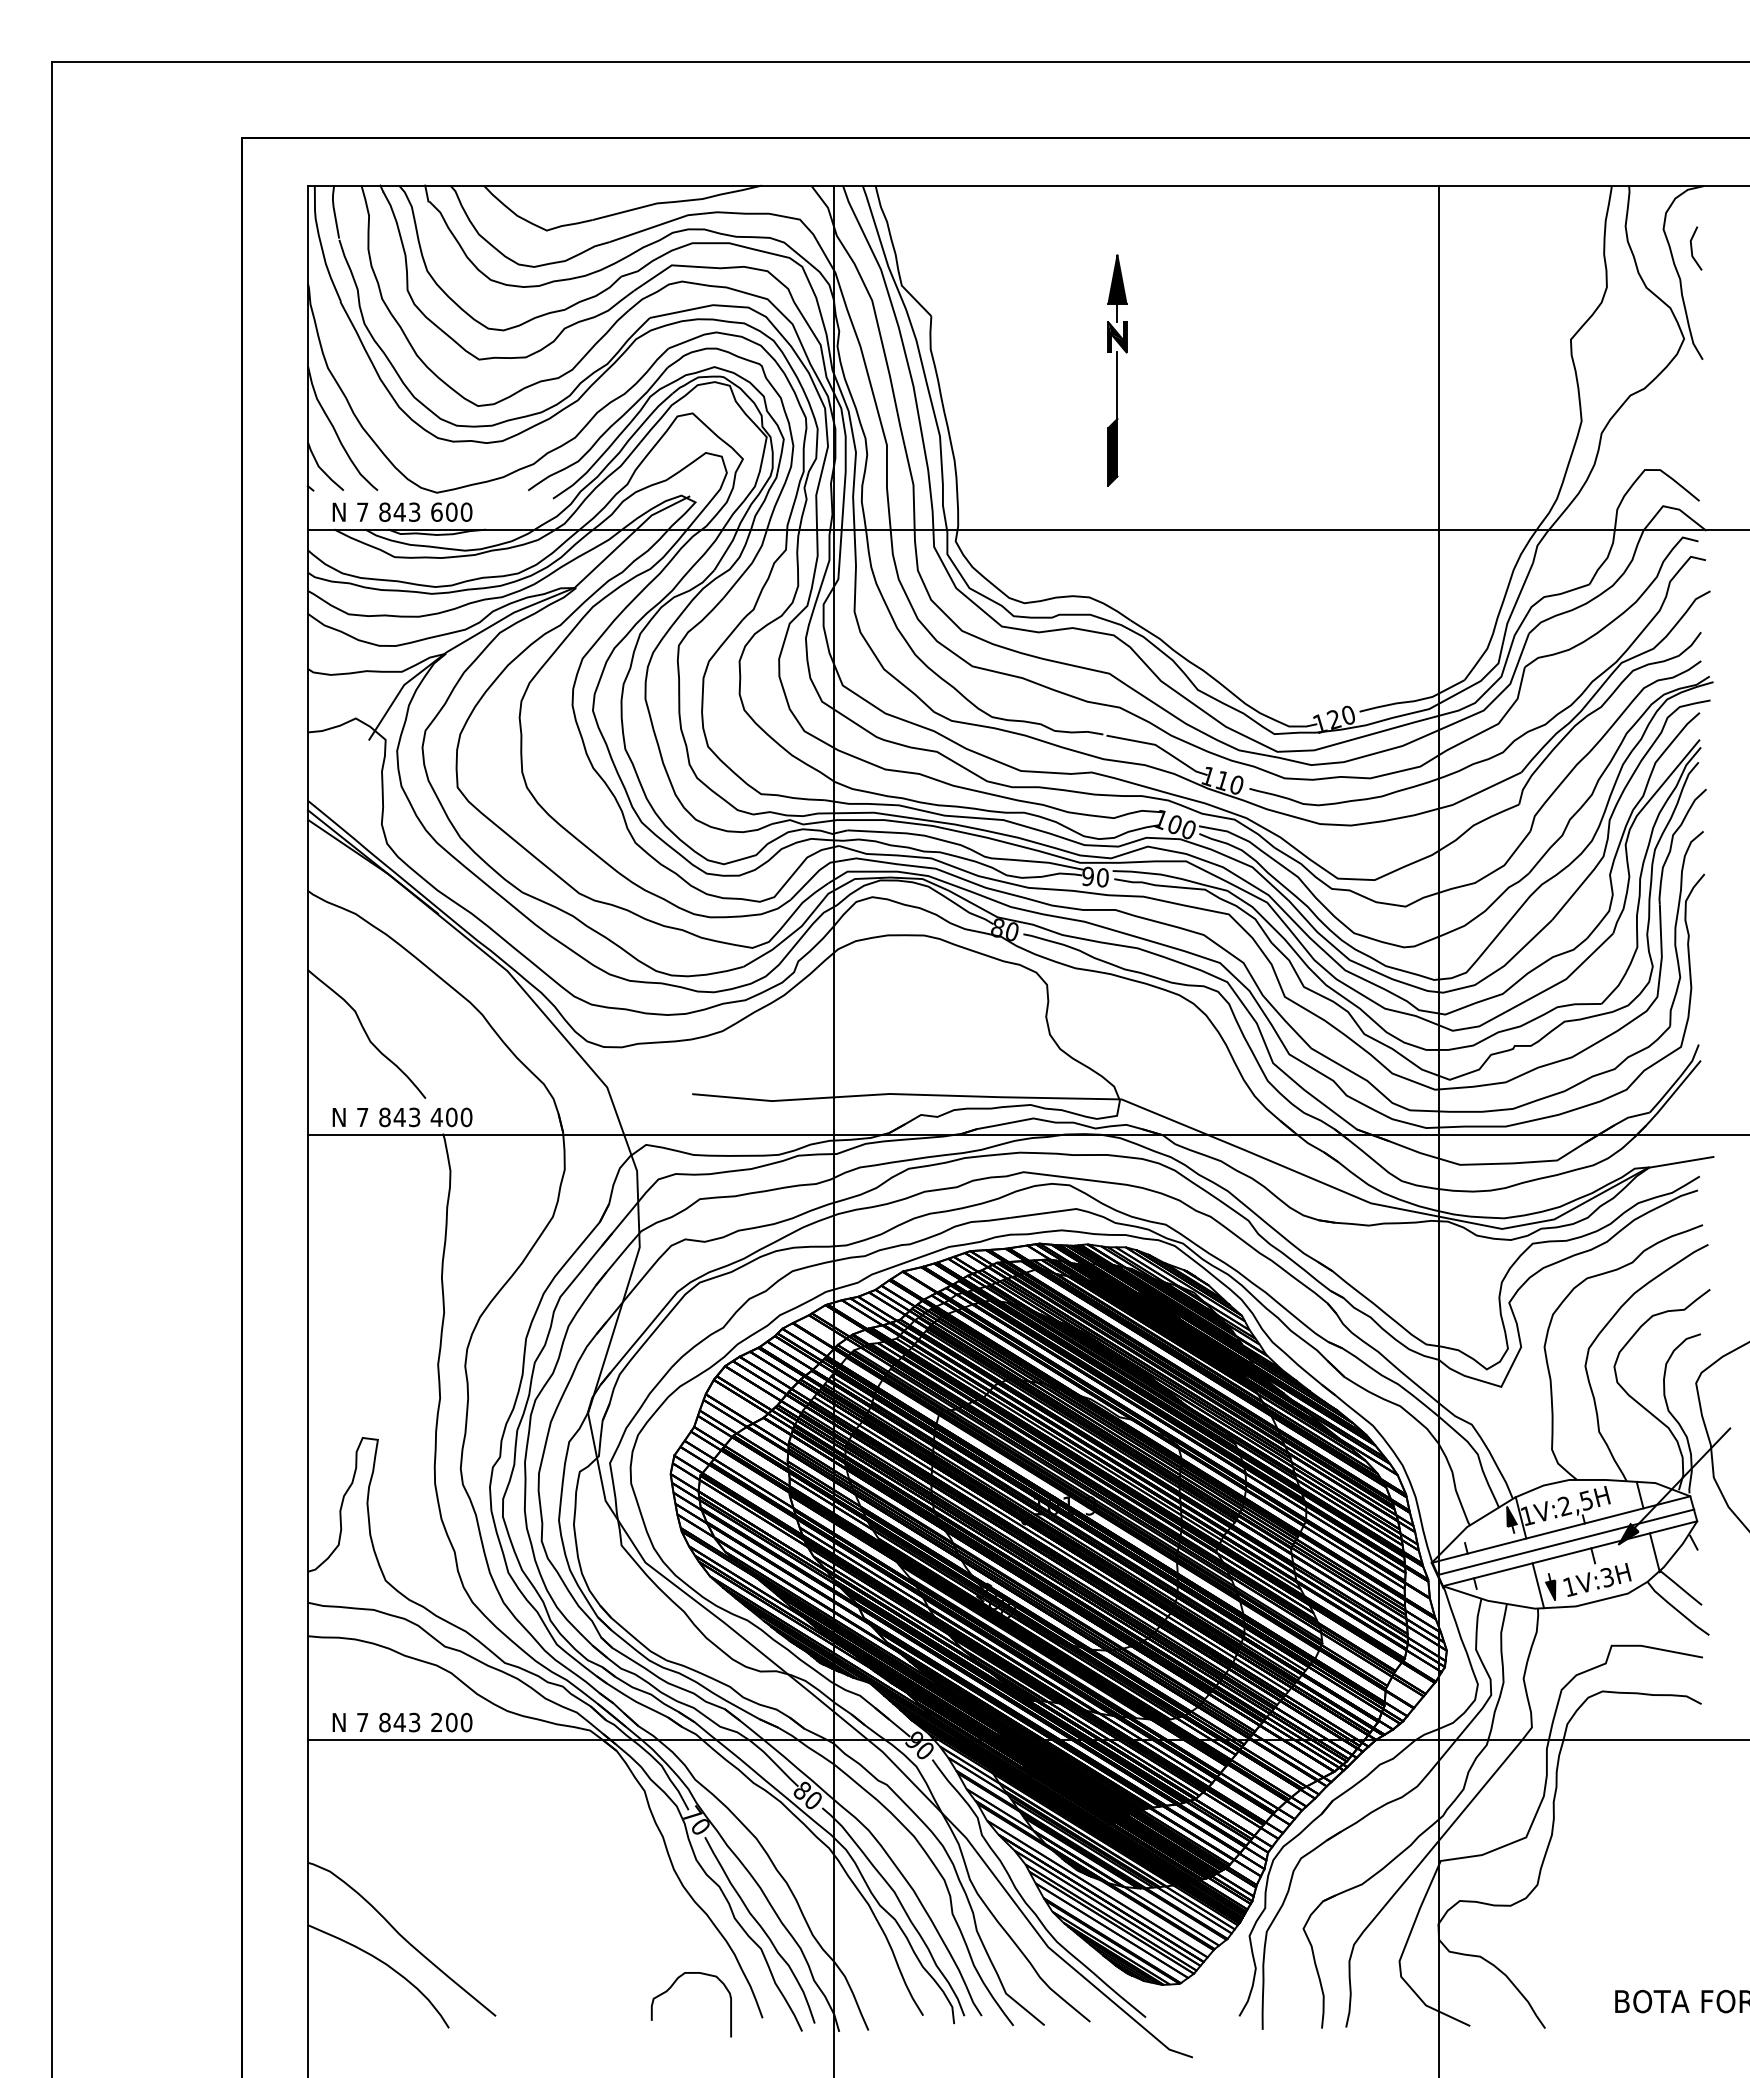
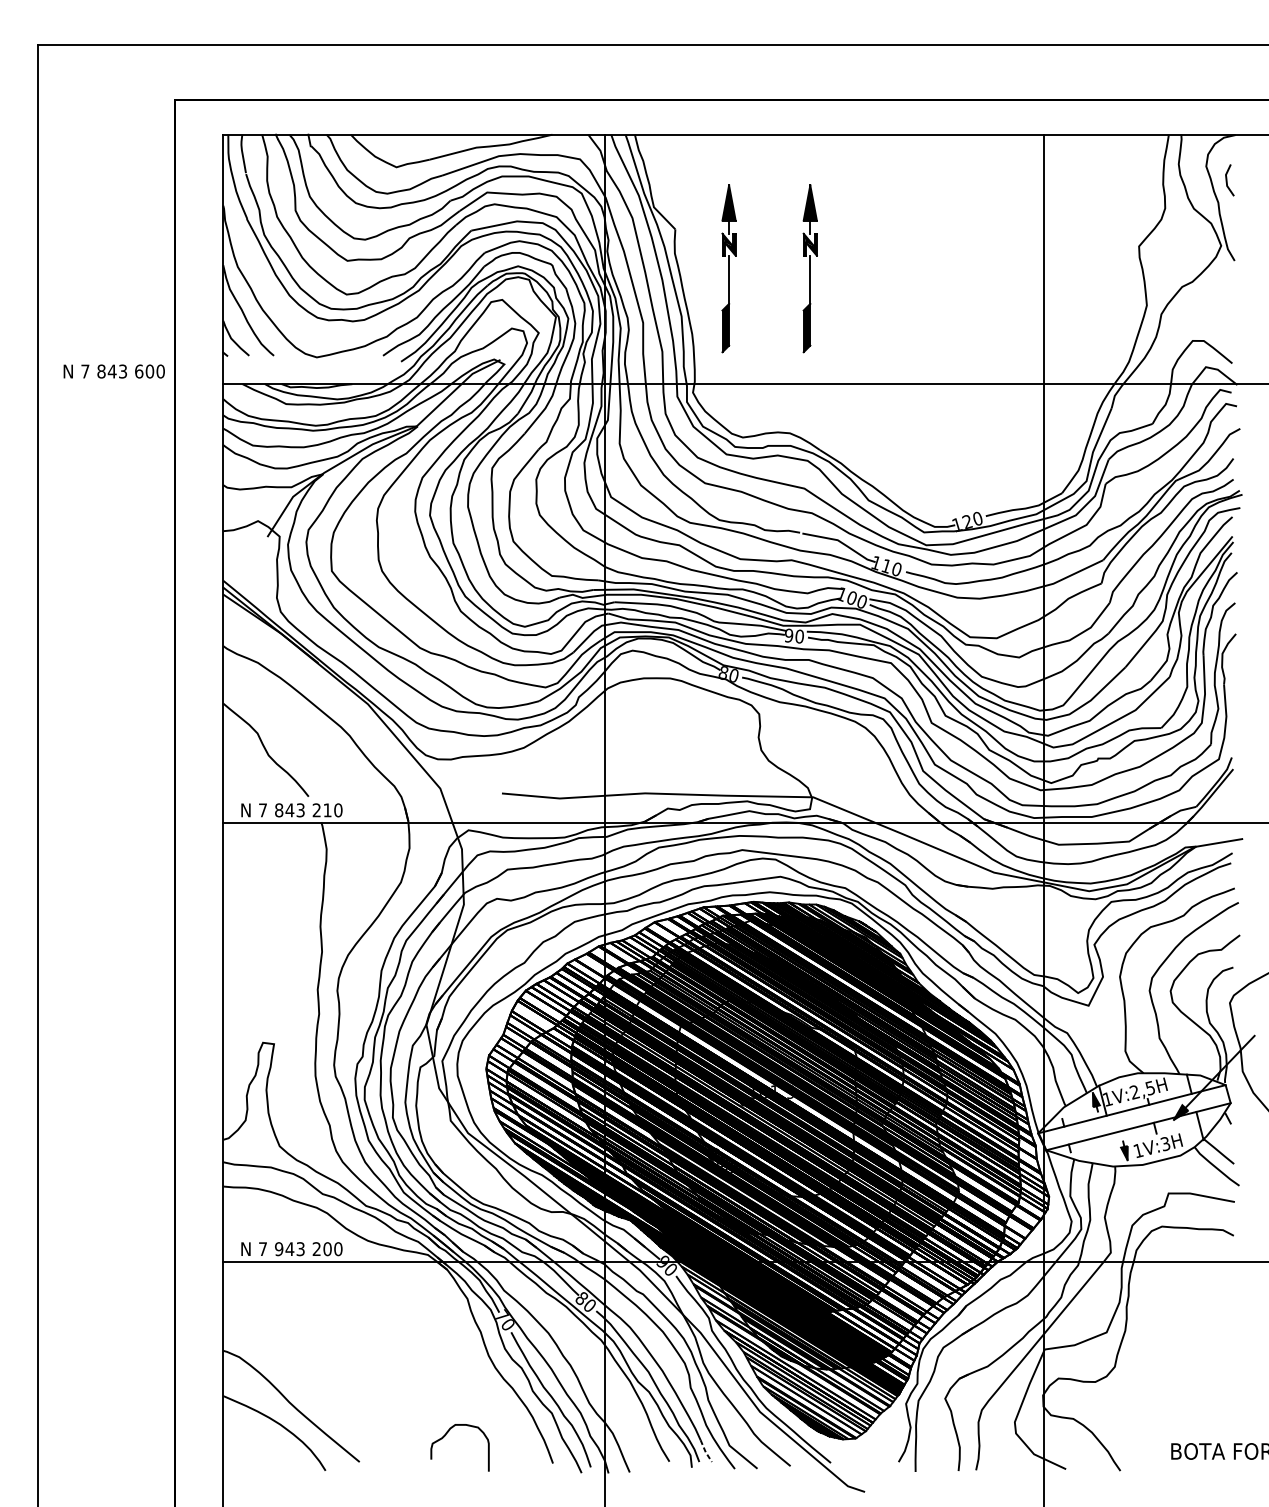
part: (1005, 370) -> (729, 268), added
text: (402, 511) -> (114, 371), moved
text: (443, 1117) -> (321, 810), 400 -> 210
line: (1567, 1541) -> (1136, 1117), removed
line: (1538, 1585) -> (1115, 1149), removed
text: (384, 1722) -> (278, 1249), 843 -> 943
curve: (672, 1986) -> (446, 1434), moved
line: (972, 2001) -> (705, 1451), solid -> dashed

